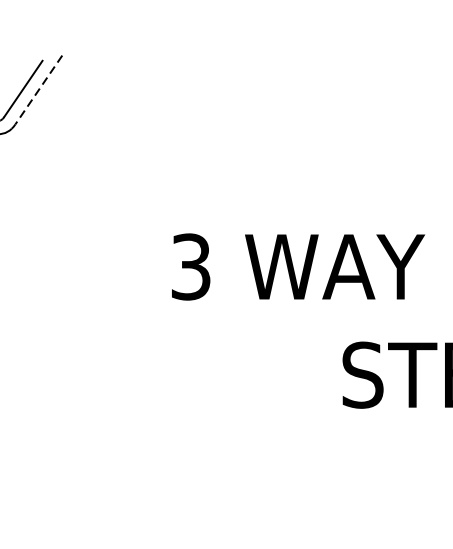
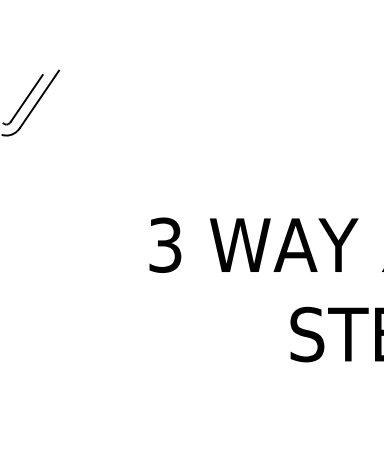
line: (38, 90) -> (39, 99), dashed -> solid

